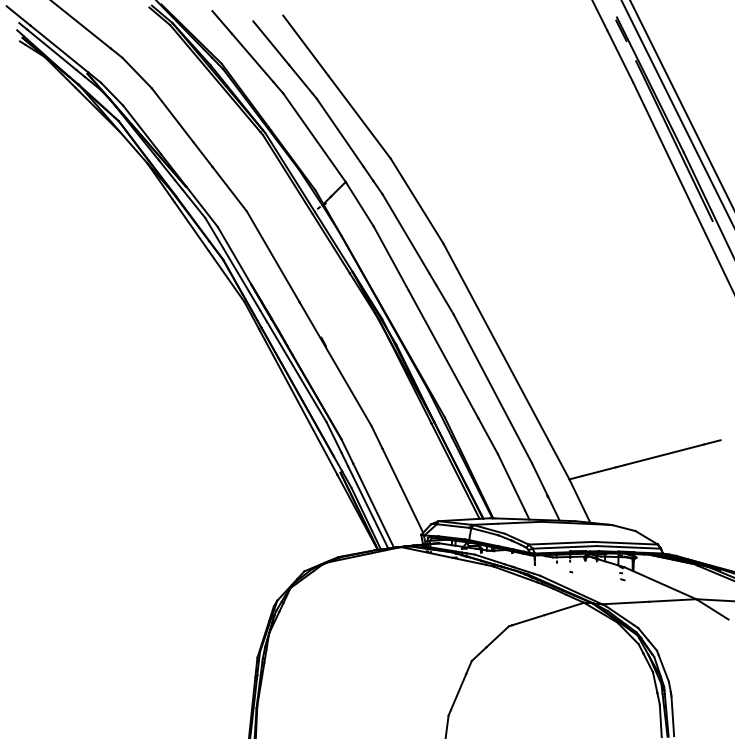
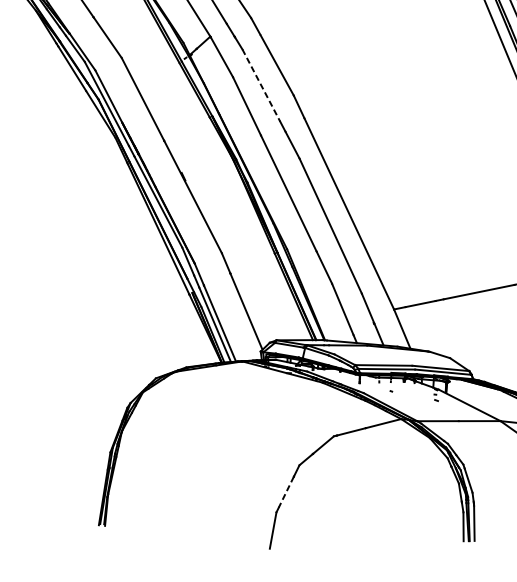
line: (406, 234) -> (261, 85), solid -> dashed
line: (458, 692) -> (286, 492), solid -> dashed

